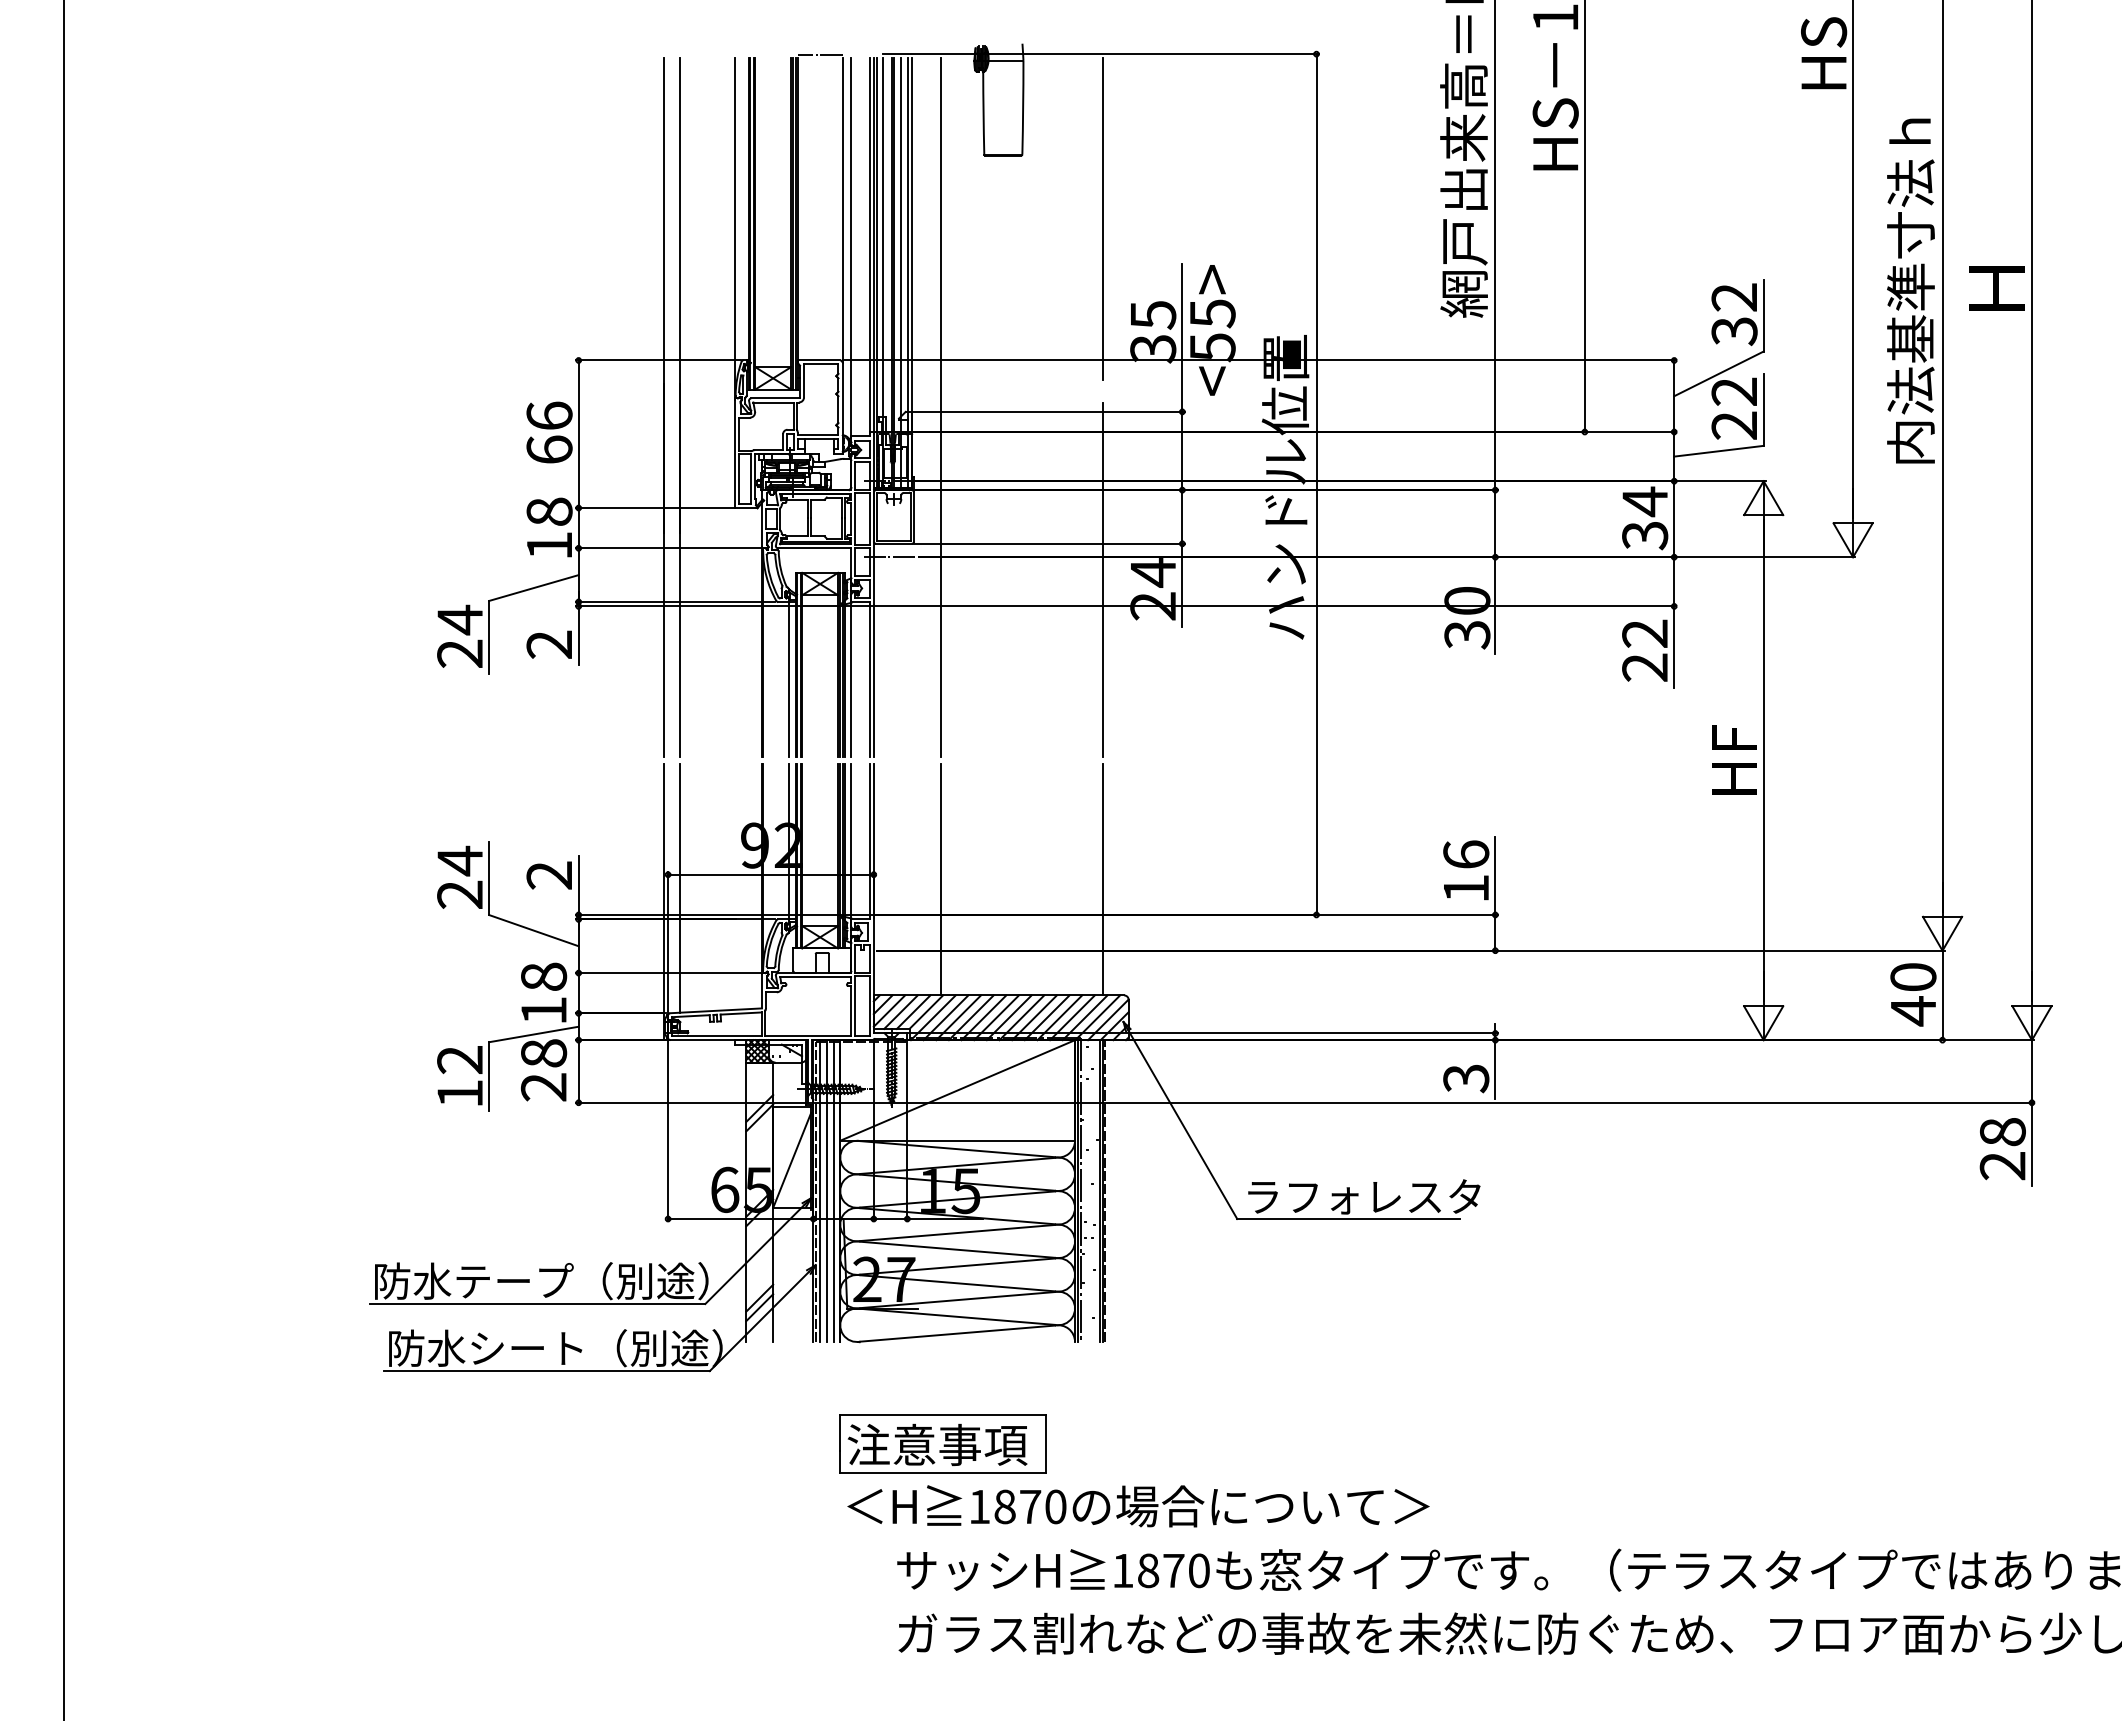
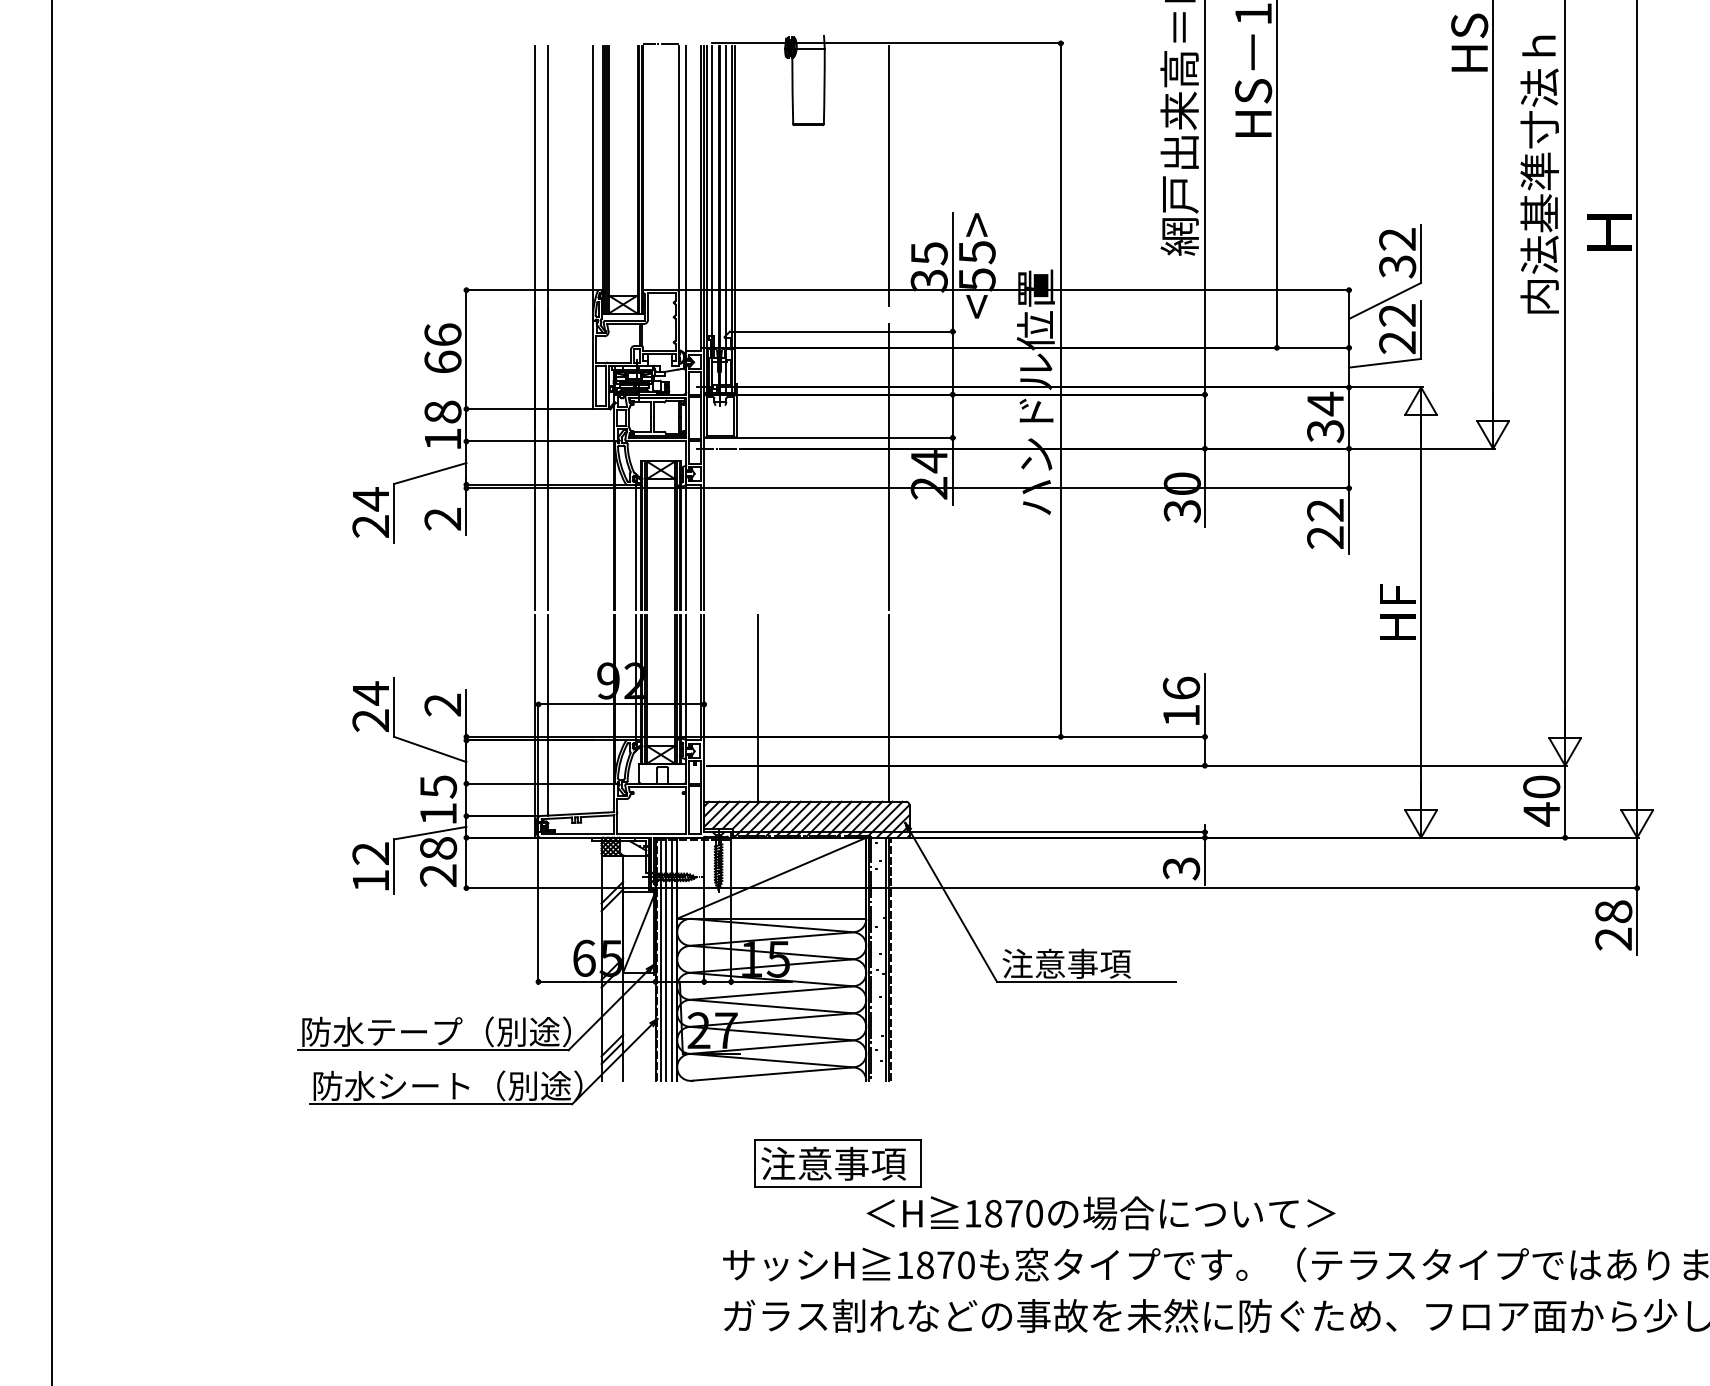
text: (1910, 290) -> (1539, 174), moved
line: (940, 407) -> (757, 328), removed
text: (544, 976) -> (438, 786), 18 -> 15
text: (1362, 1196) -> (1097, 963), ラフォレスタ -> 注意事項
part: (942, 1443) -> (837, 1162), moved
text: (1138, 1506) -> (1101, 1213), moved

